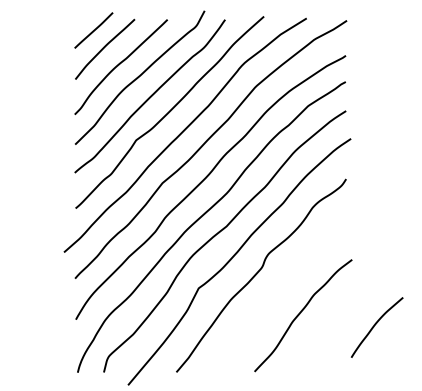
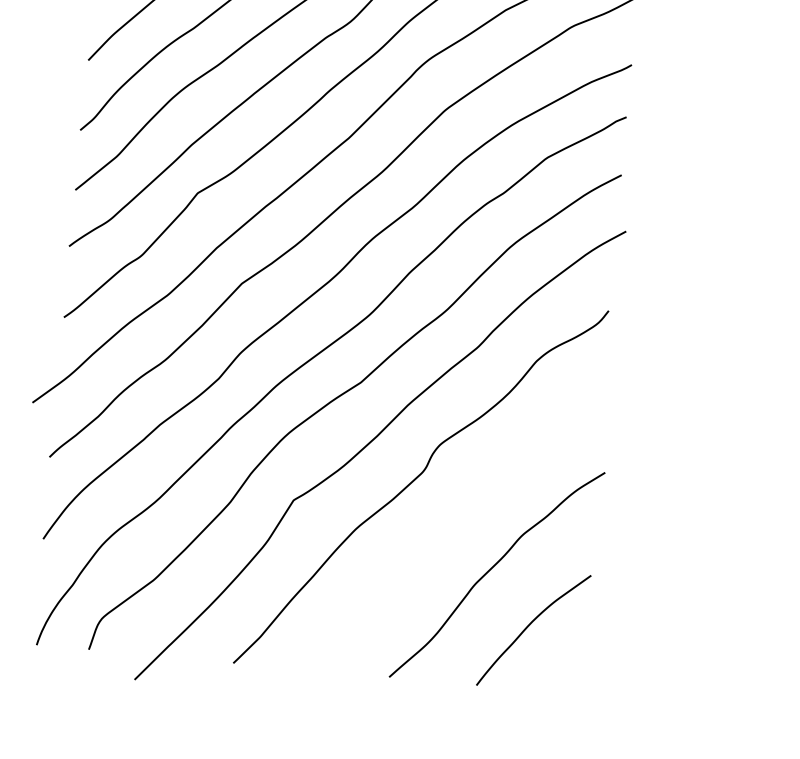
curve: (374, 327) -> (528, 629), moved

